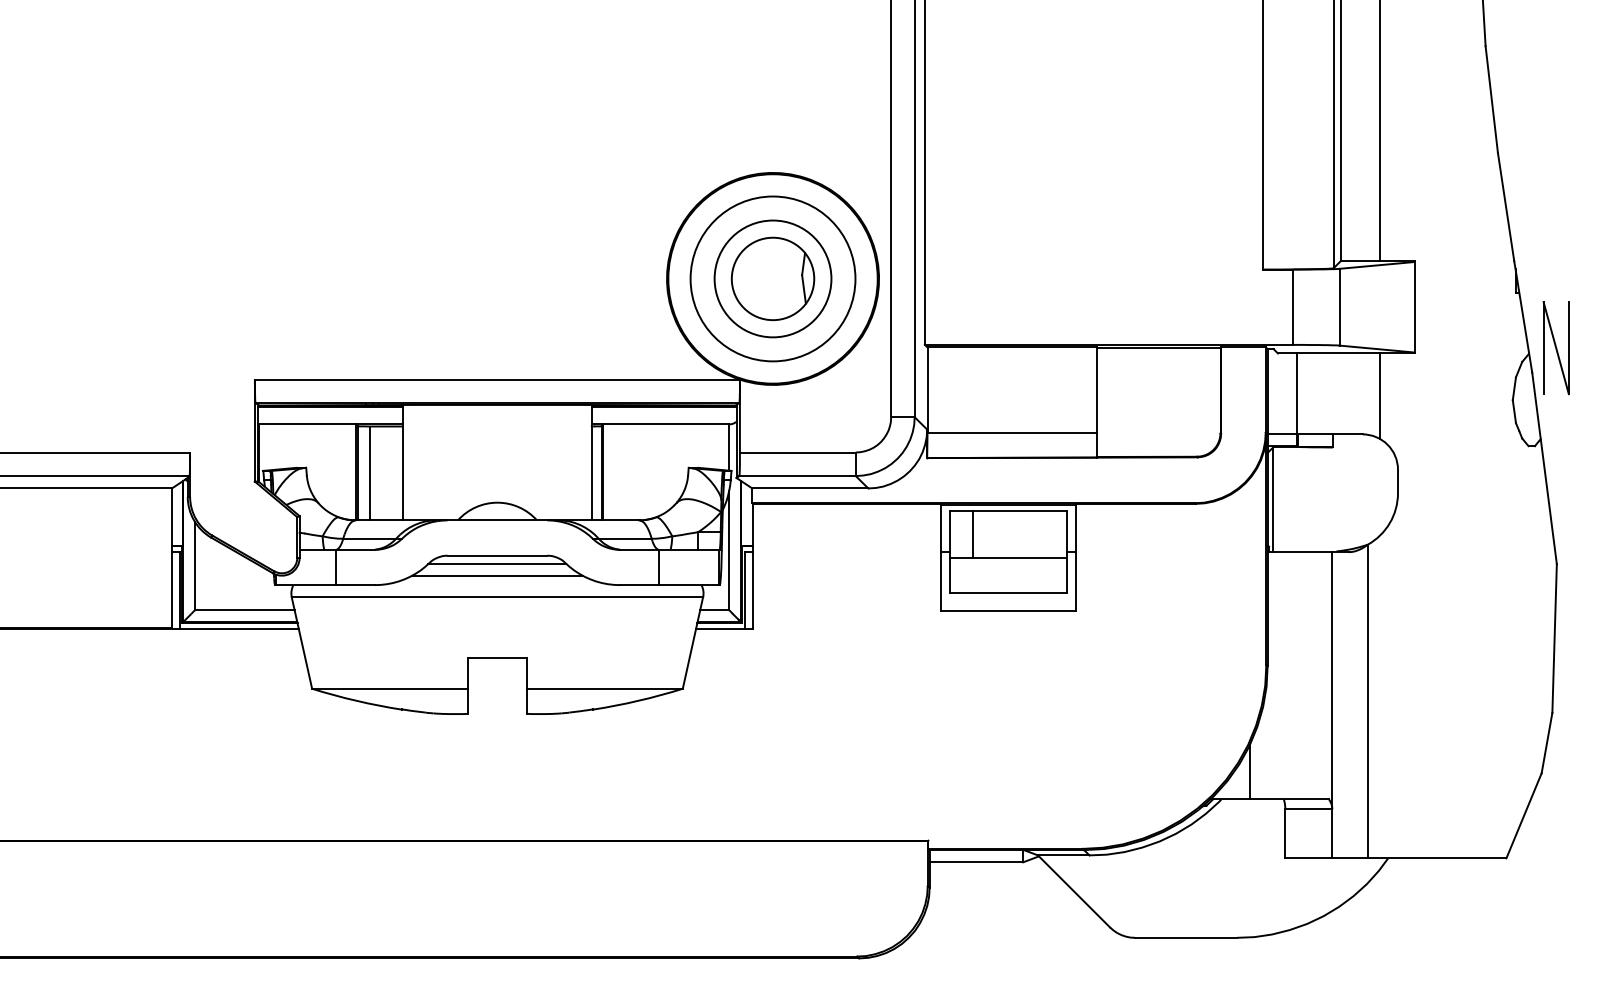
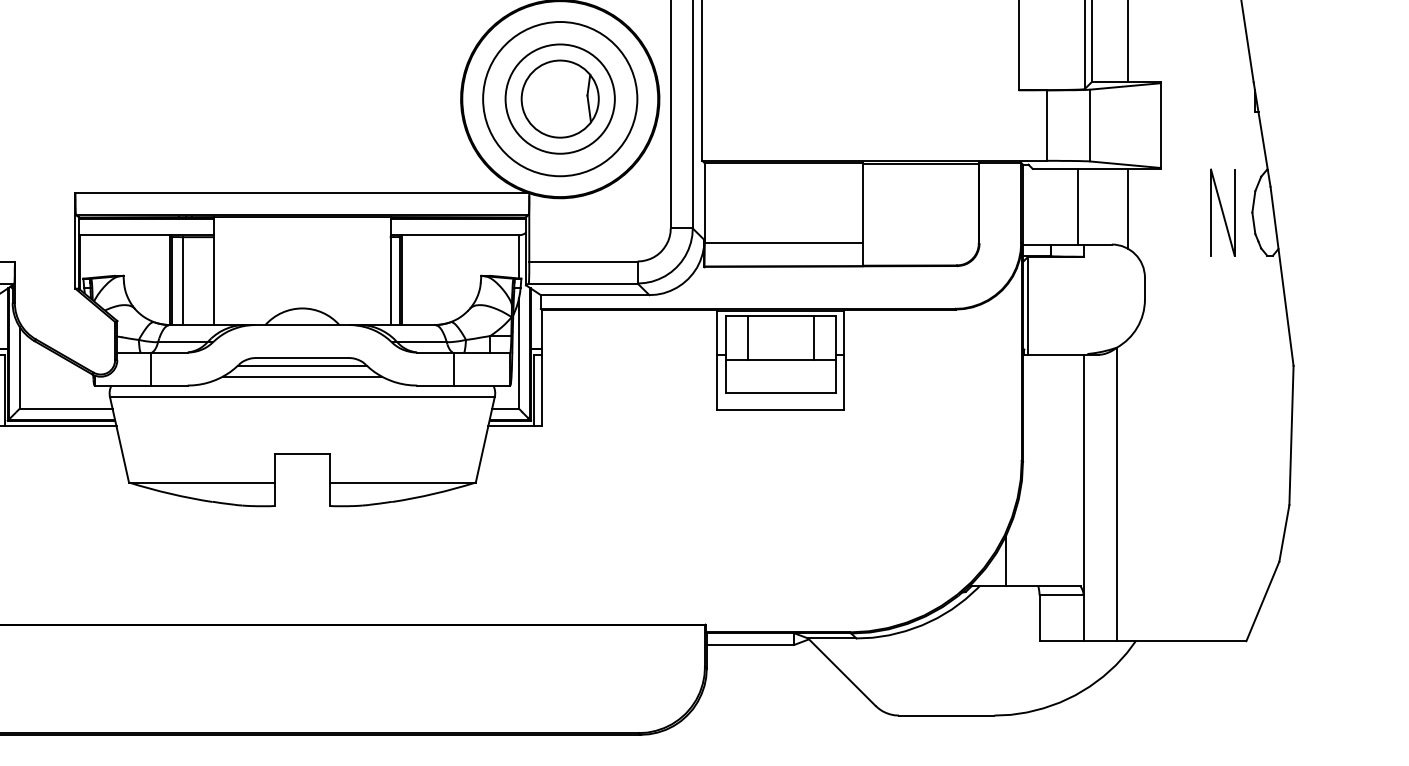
part: (1555, 348) -> (1222, 212), moved
line: (1296, 393) -> (1078, 206), moved
line: (1043, 534) -> (813, 338), added

